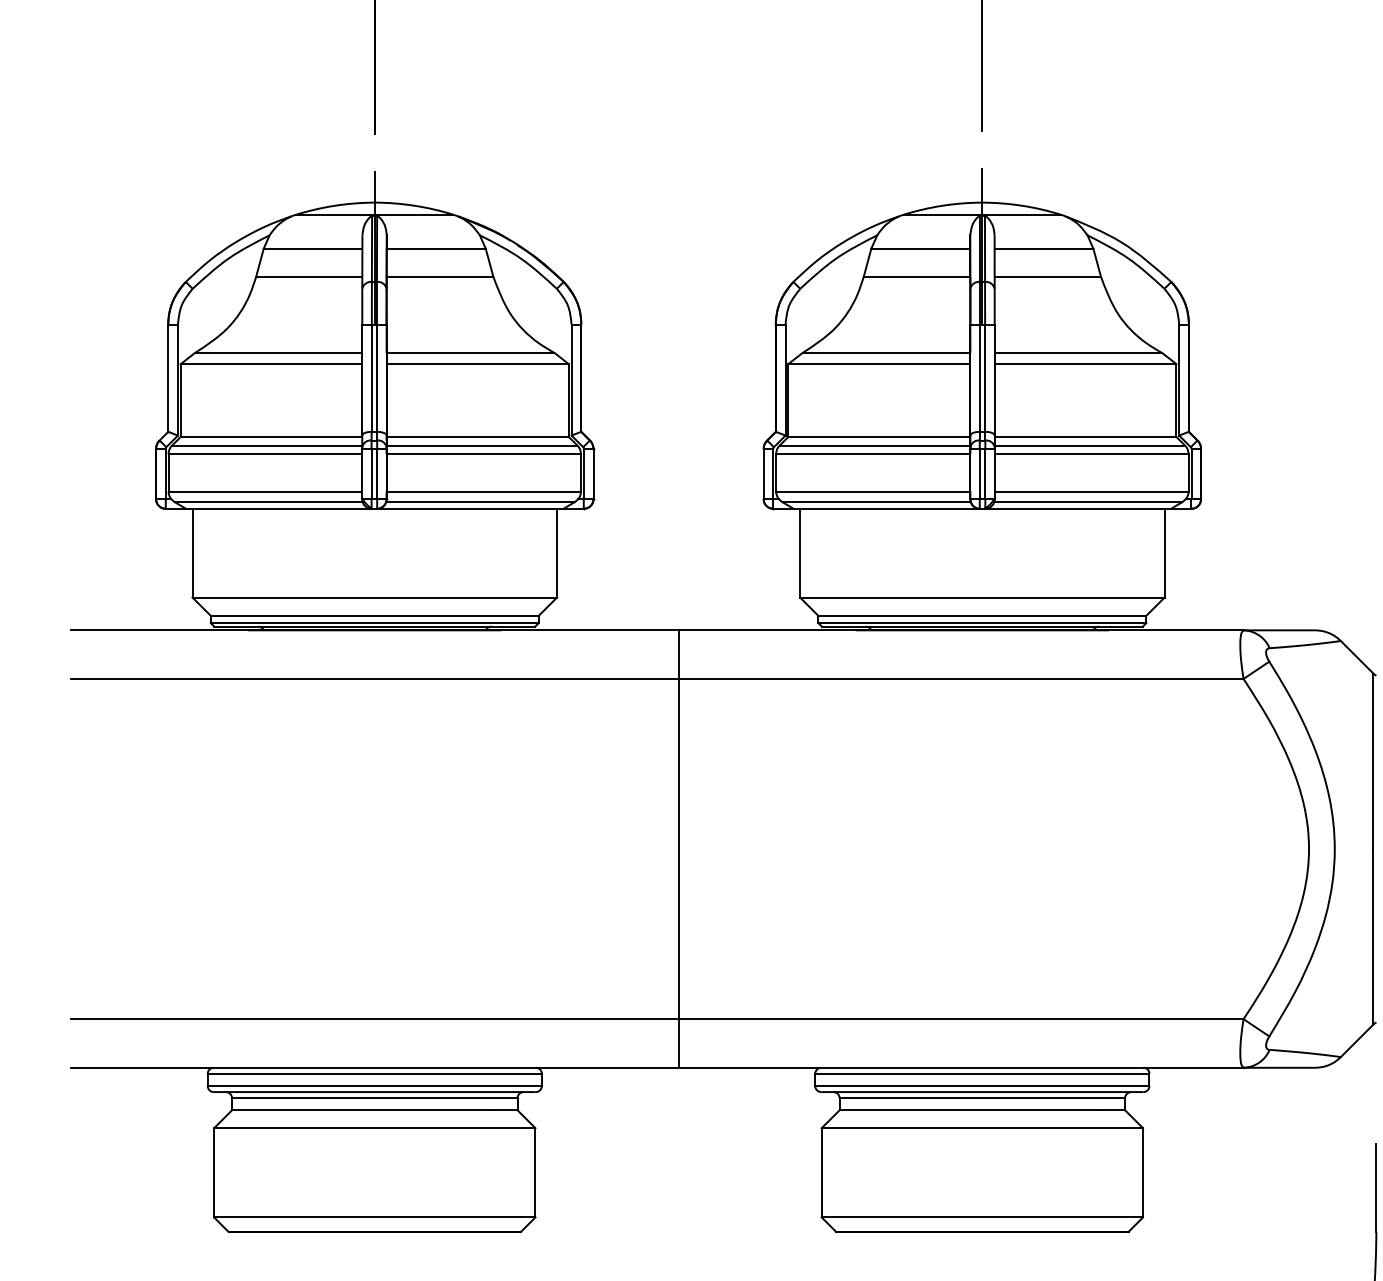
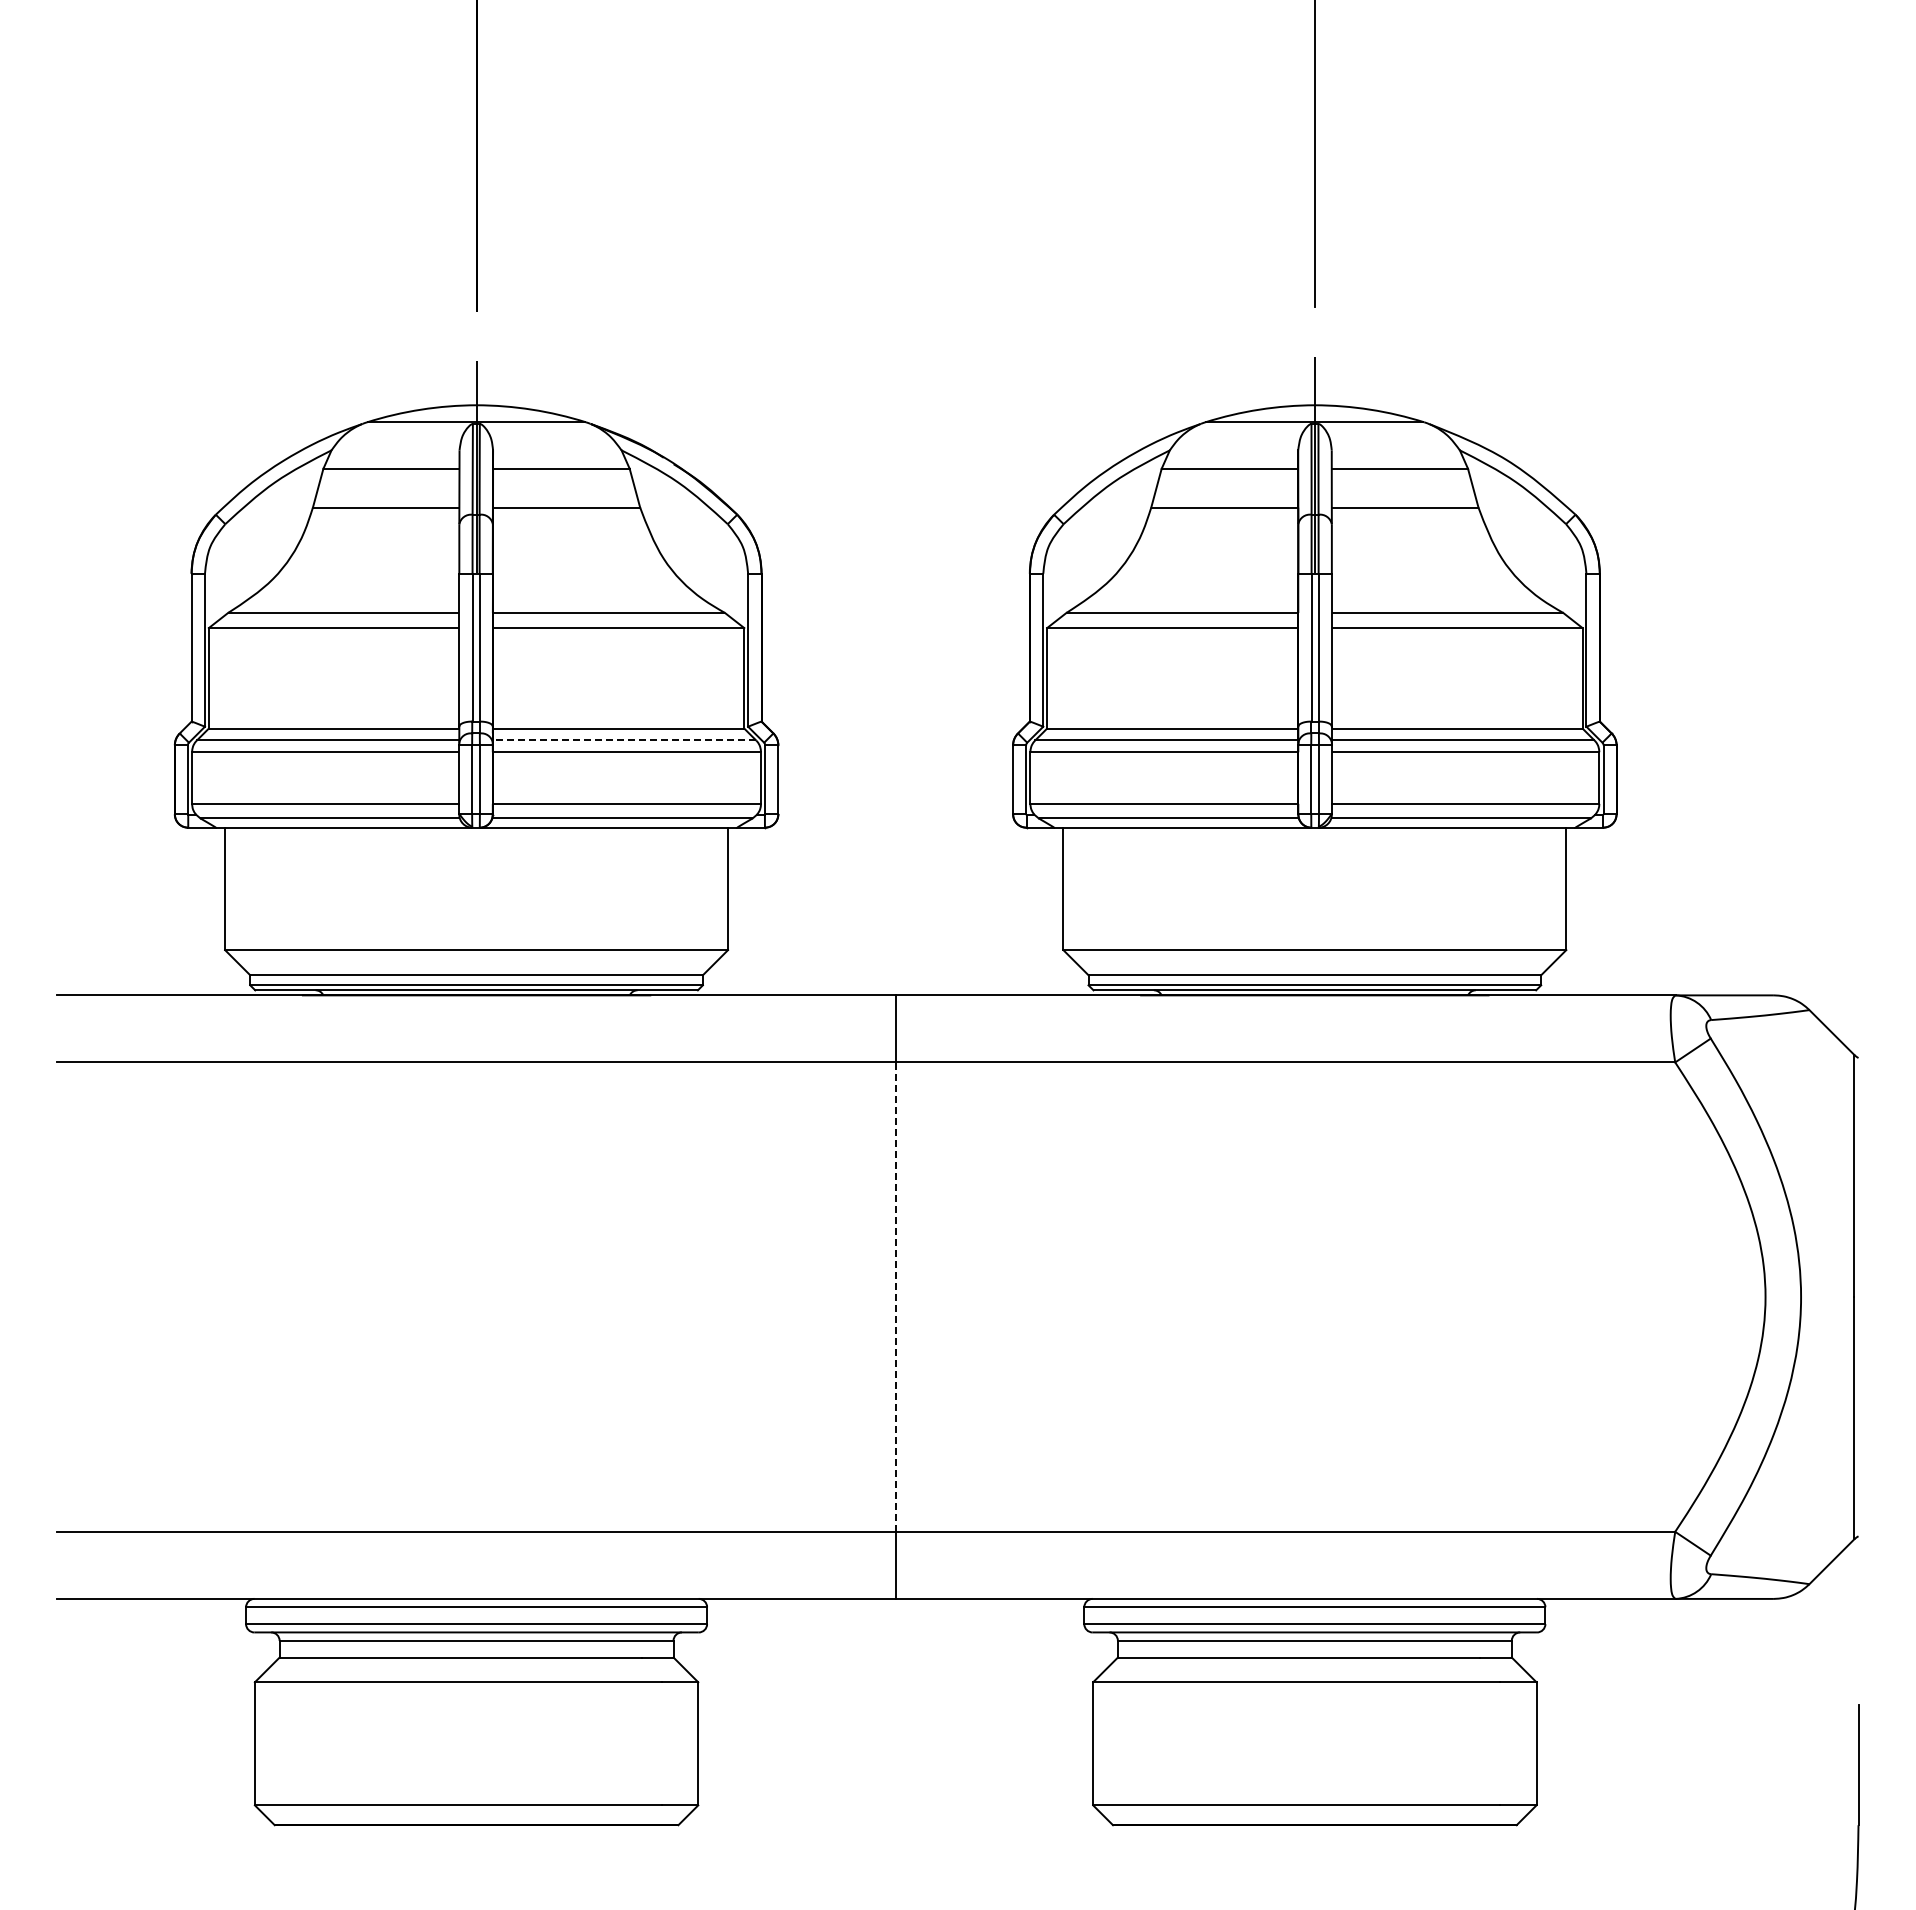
line: (481, 445) -> (624, 740), solid -> dashed
line: (678, 849) -> (895, 1297), solid -> dashed

